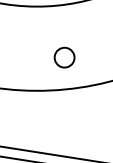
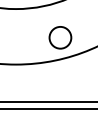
circle: (64, 57) -> (60, 37), size x1.67

